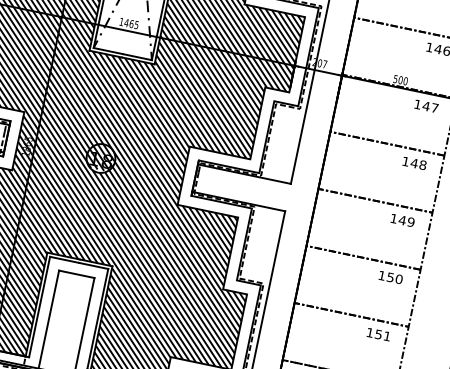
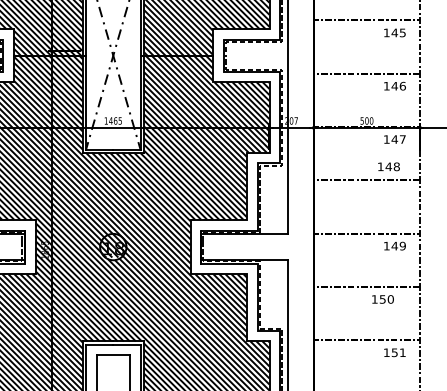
text: (414, 162) -> (388, 166), moved
text: (390, 277) -> (382, 299), moved

